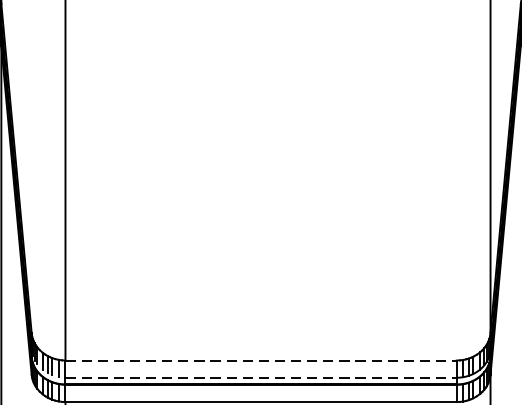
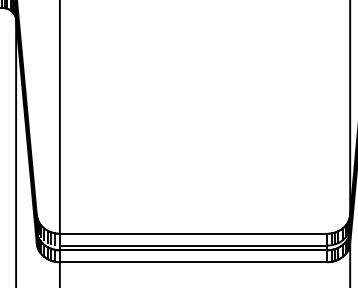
line: (261, 360) -> (193, 233), dashed -> solid
line: (261, 377) -> (193, 245), dashed -> solid

